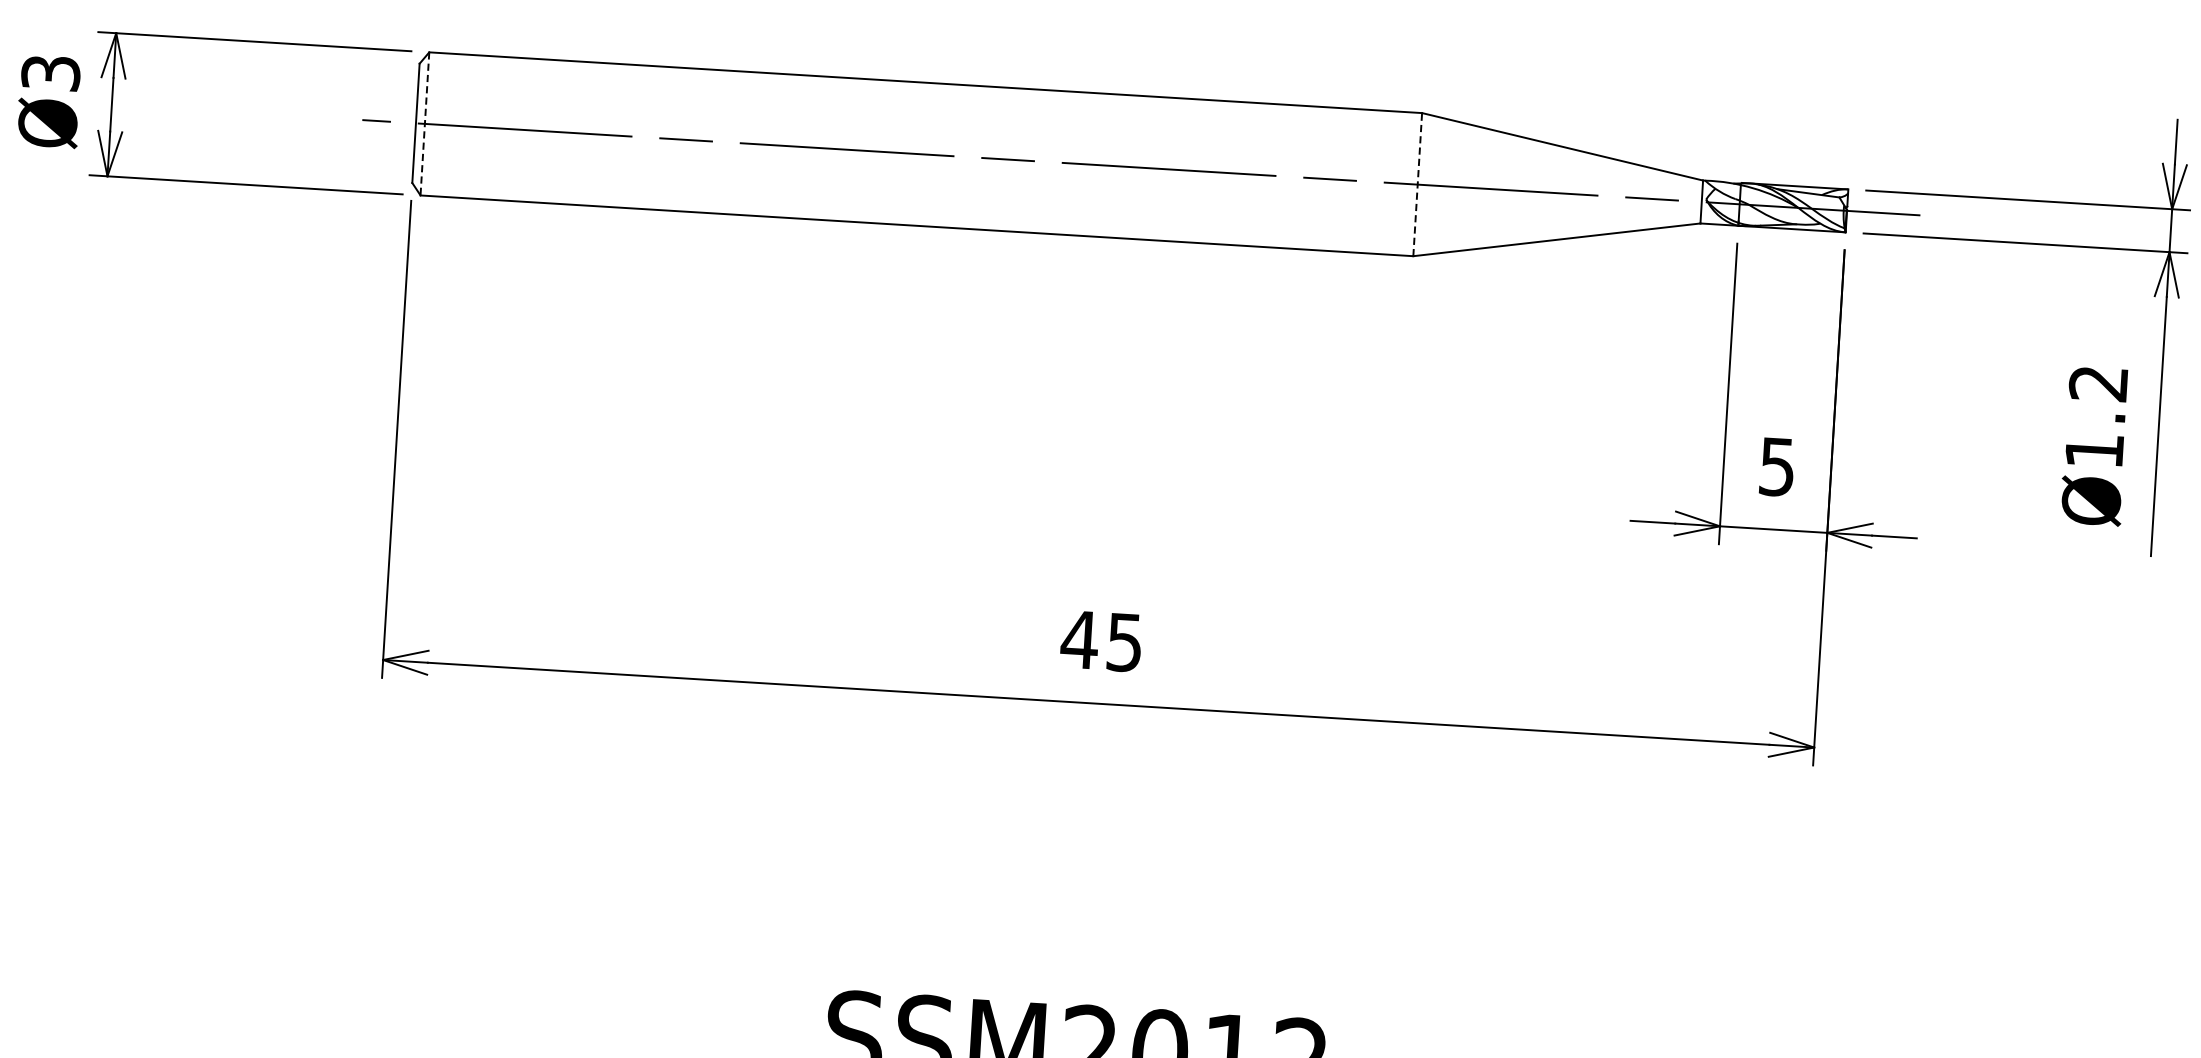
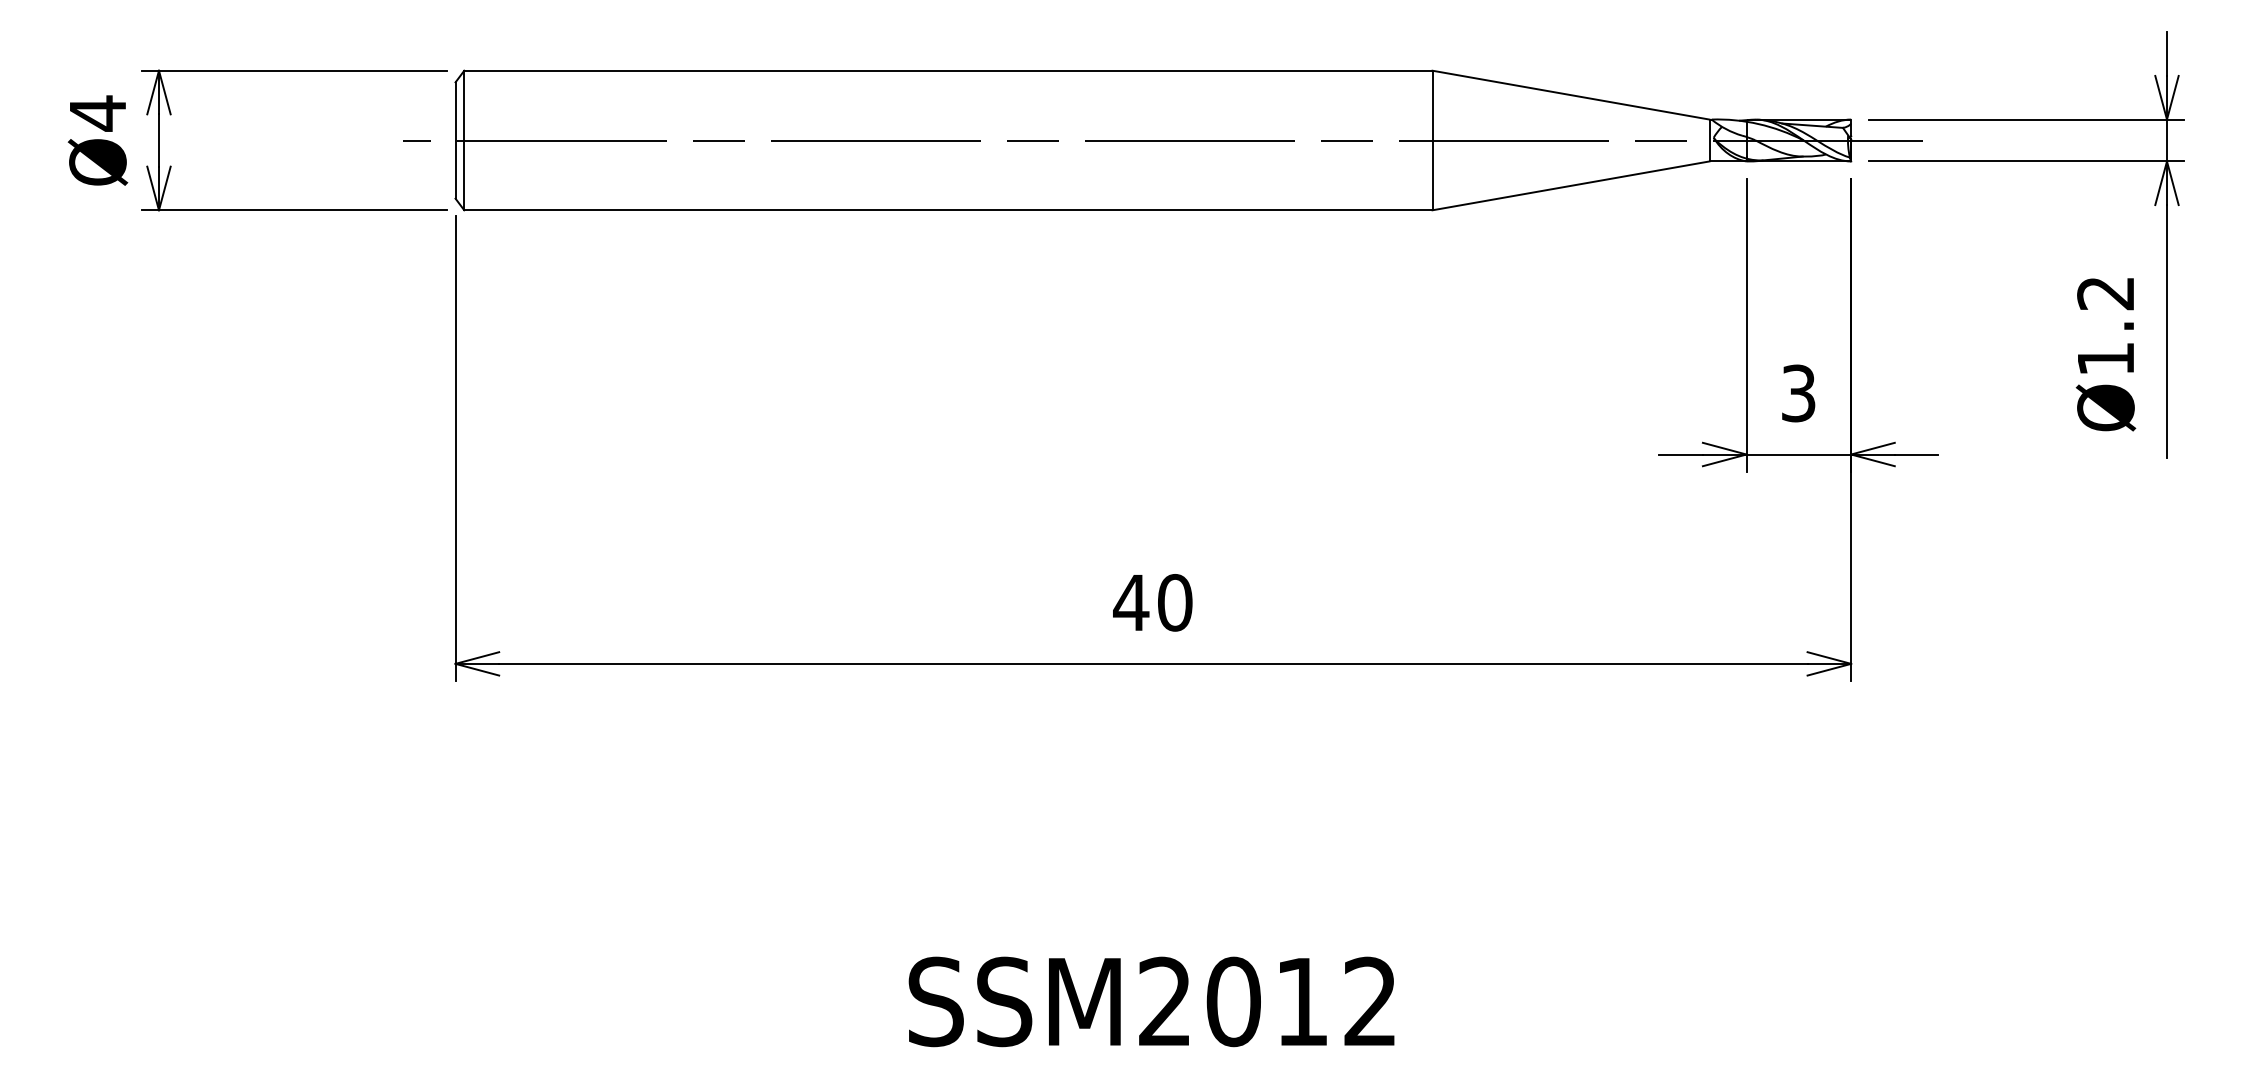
text: (50, 73) -> (97, 113), Ø3 -> Ø4
line: (425, 123) -> (464, 140), dashed -> solid
line: (1417, 184) -> (1432, 140), dashed -> solid
text: (1777, 465) -> (1798, 392), 5 -> 3
text: (1125, 642) -> (1175, 602), 45 -> 40

